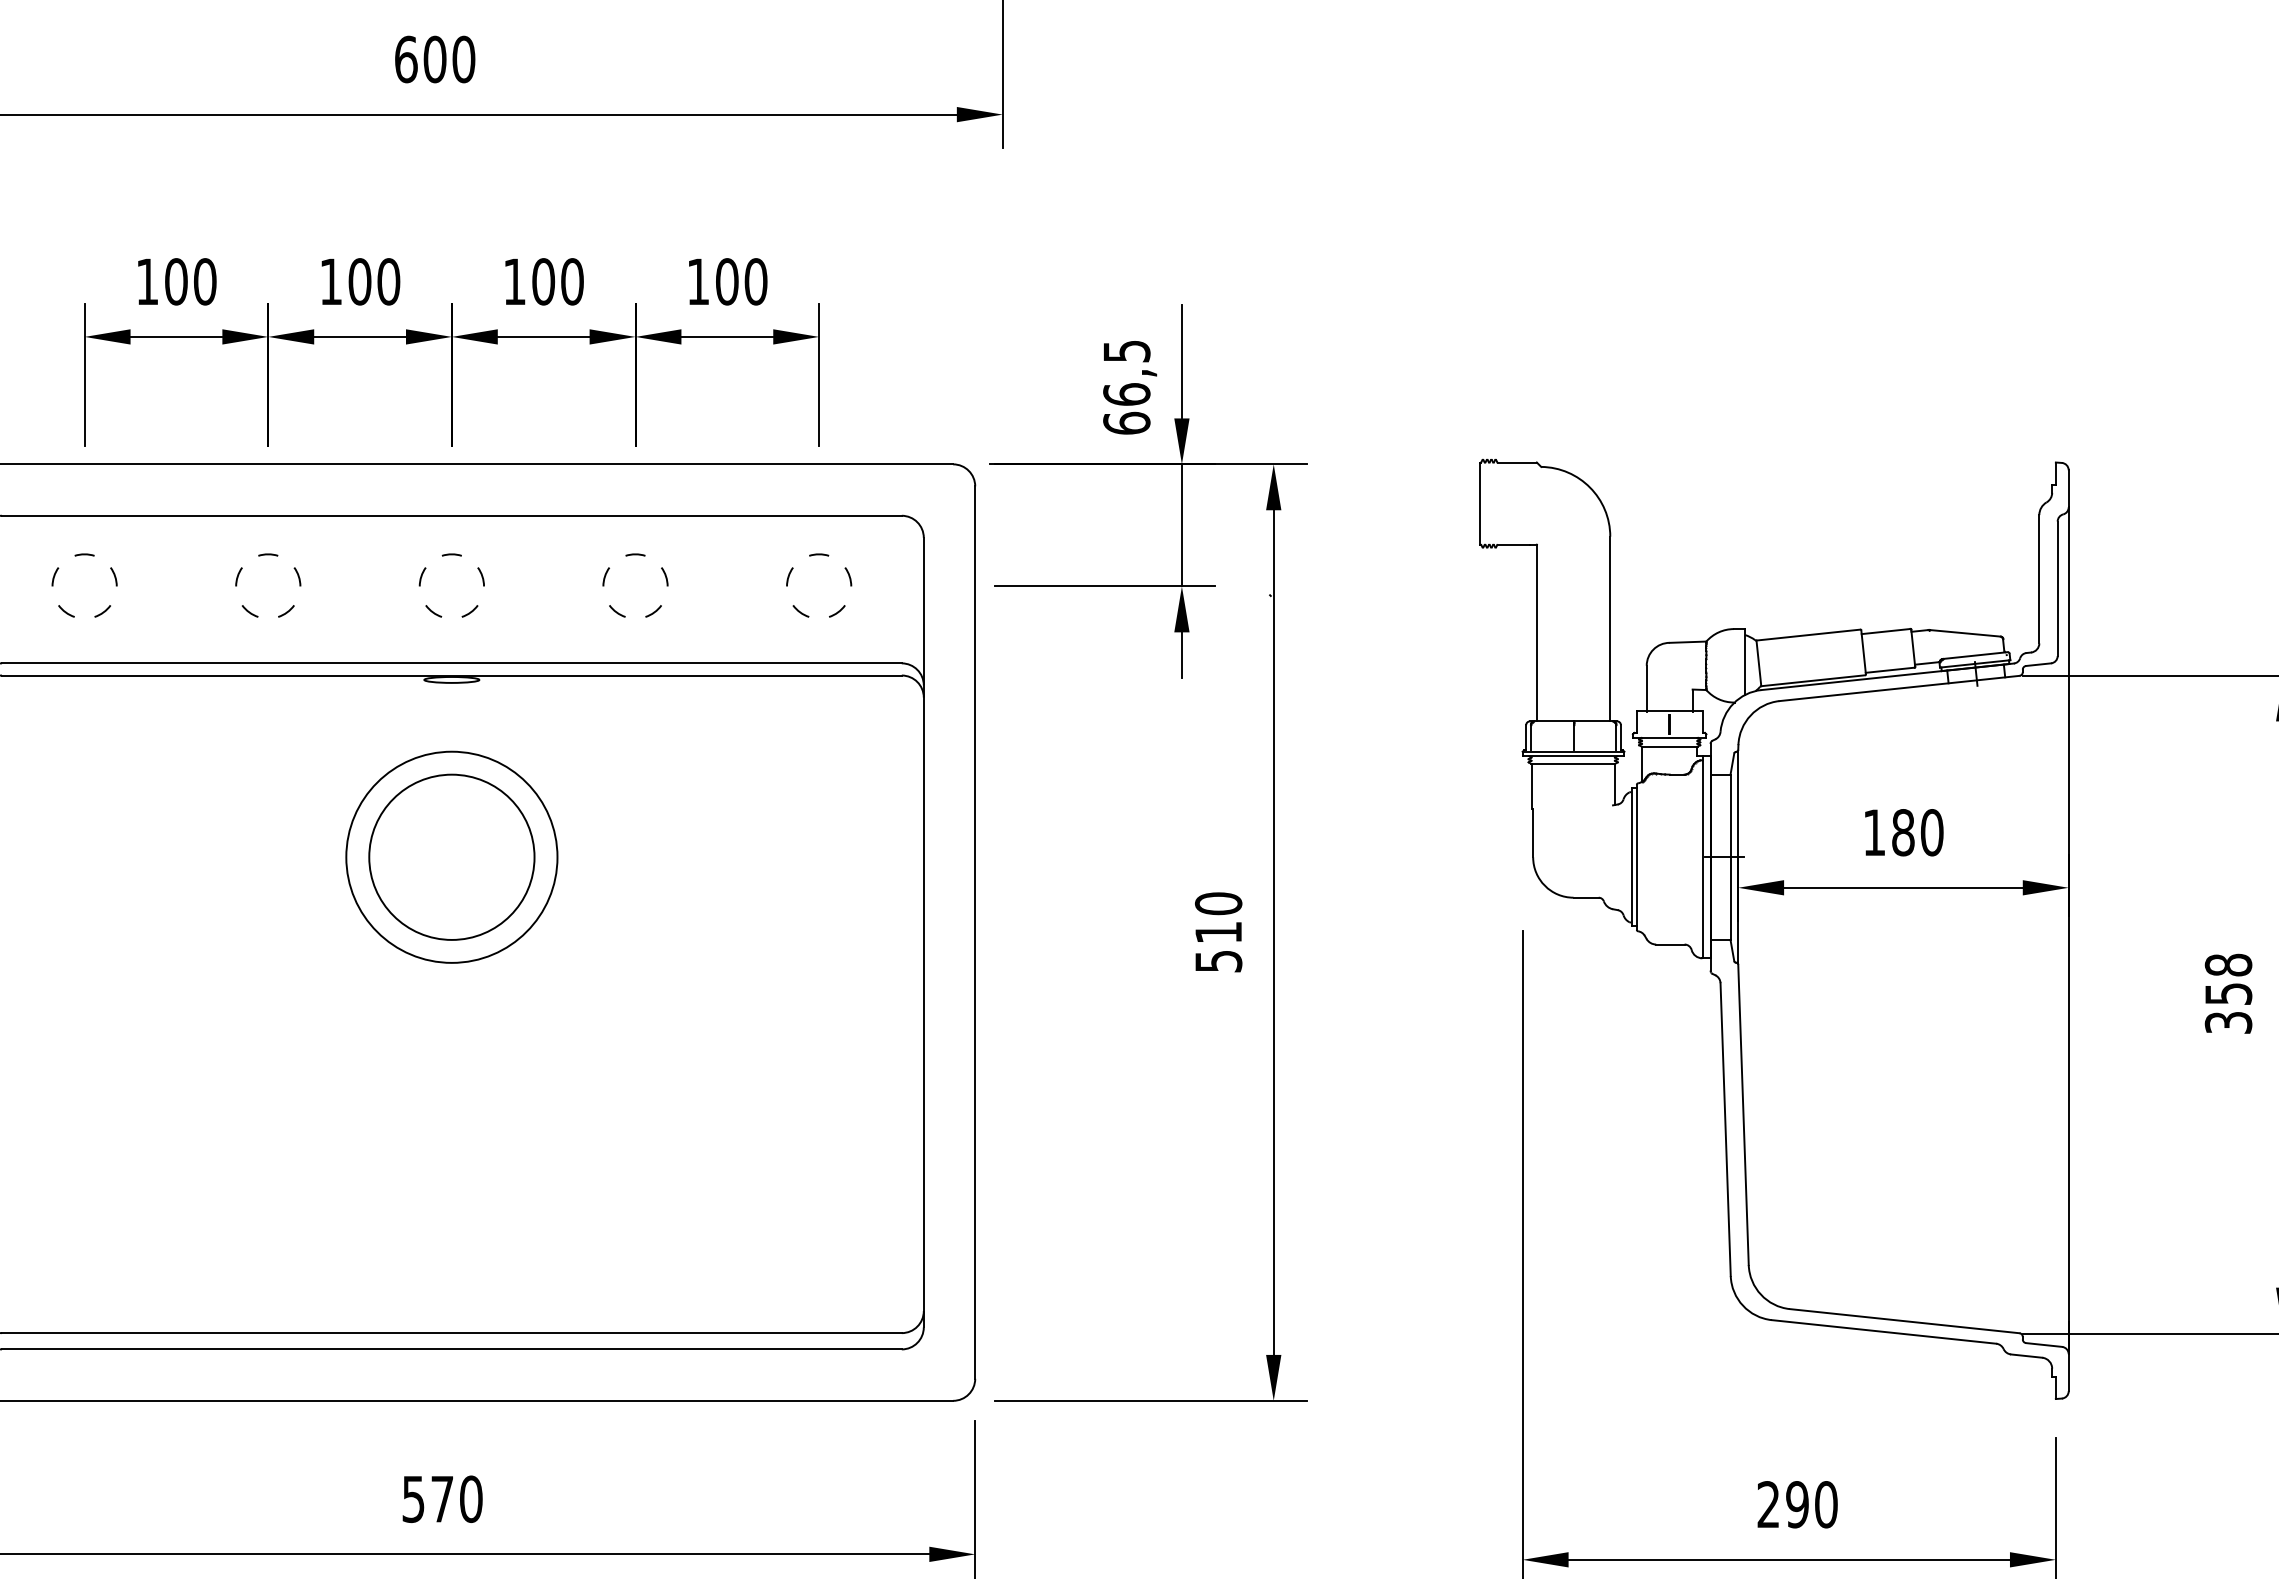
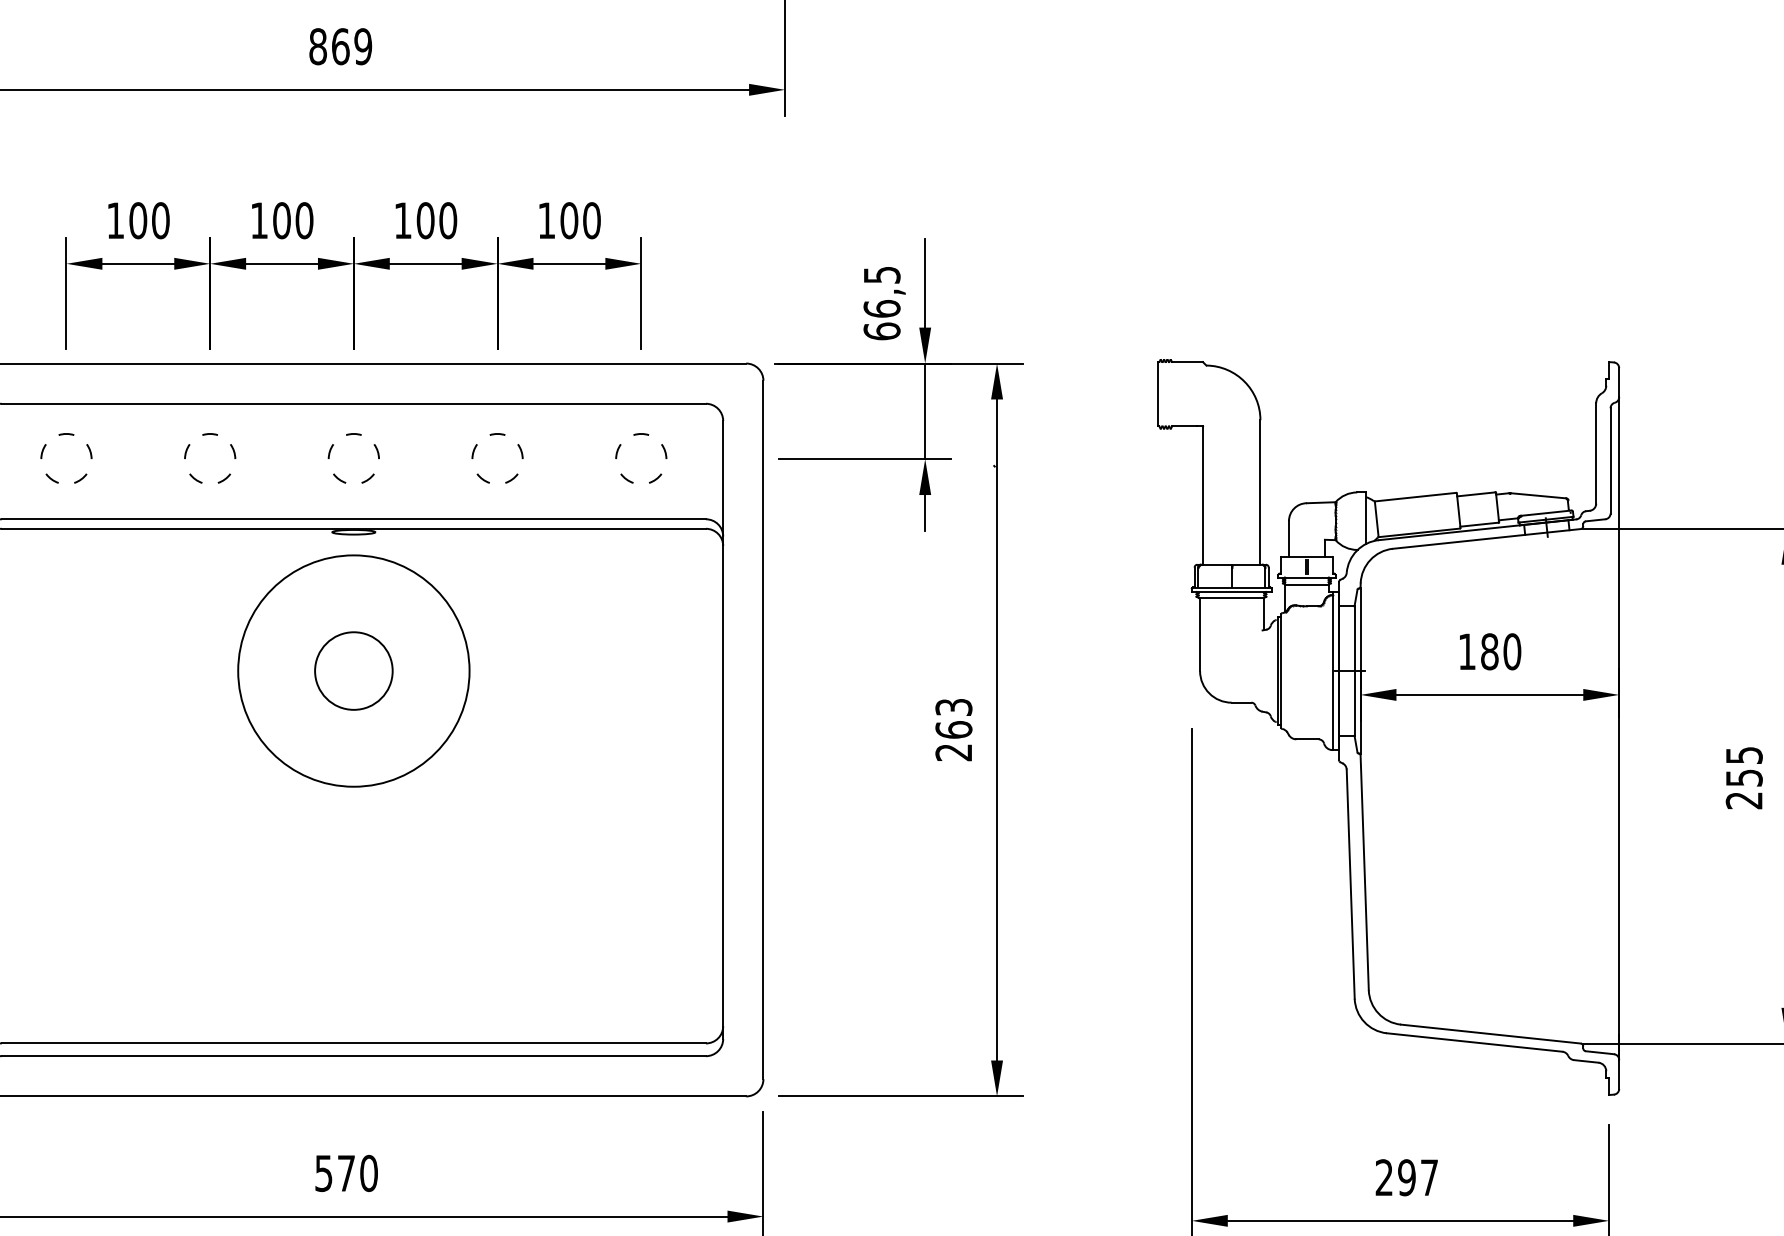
text: (435, 59) -> (341, 46), 600 -> 869
circle: (451, 856) -> (353, 670), size x0.6
circle: (451, 856) -> (353, 670), size x1.4
text: (1218, 932) -> (953, 729), 510 -> 263
text: (2228, 993) -> (1744, 777), 358 -> 255
text: (1826, 1504) -> (1429, 1177), 290 -> 297

